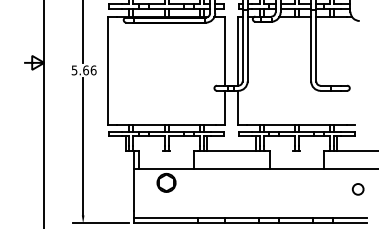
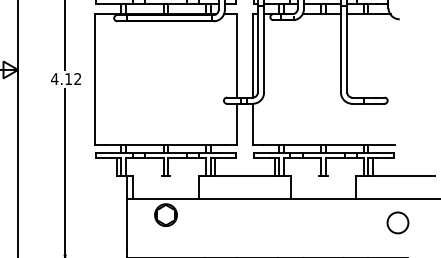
text: (83, 70) -> (65, 79), 5.66 -> 4.12
circle: (357, 189) -> (396, 223), size x1.6

